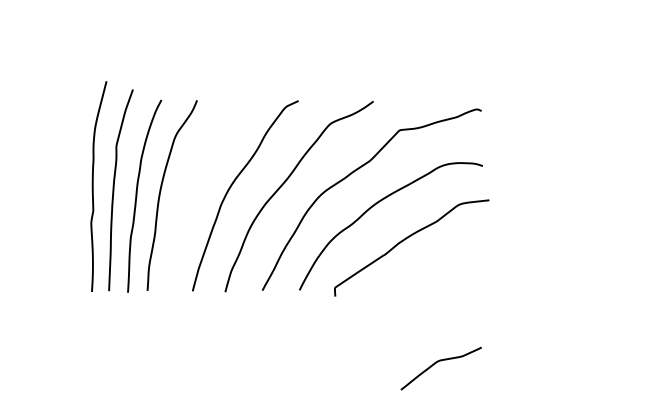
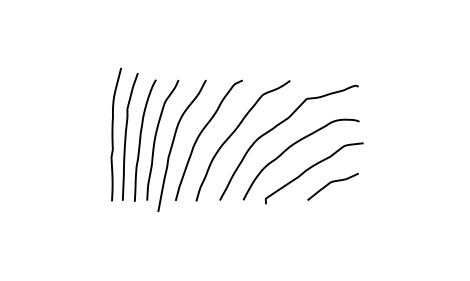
curve: (190, 197) -> (174, 141), added
curve: (438, 363) -> (331, 183), moved

